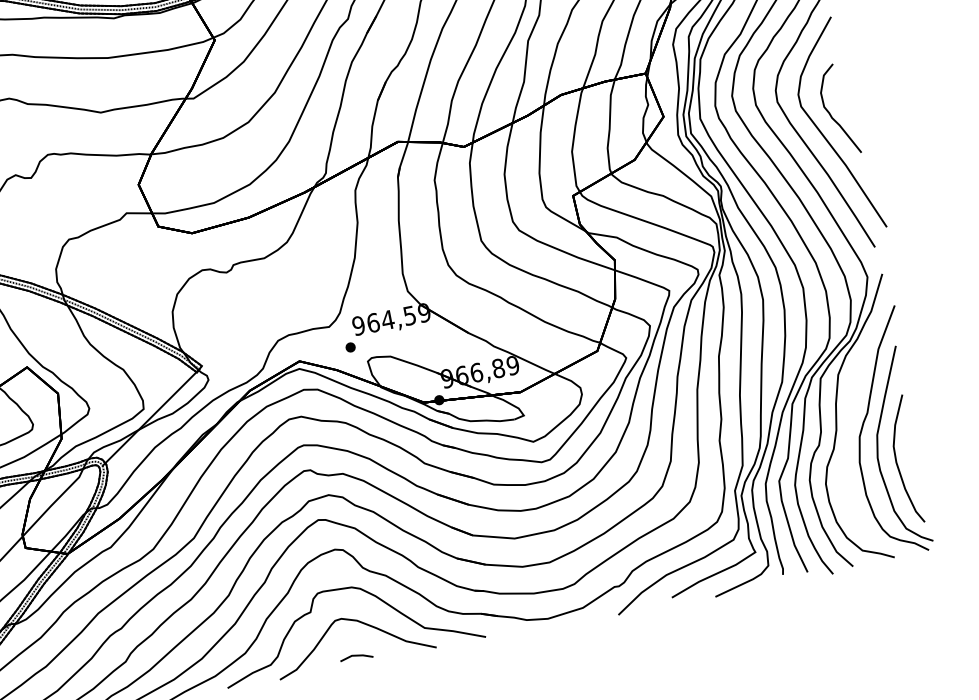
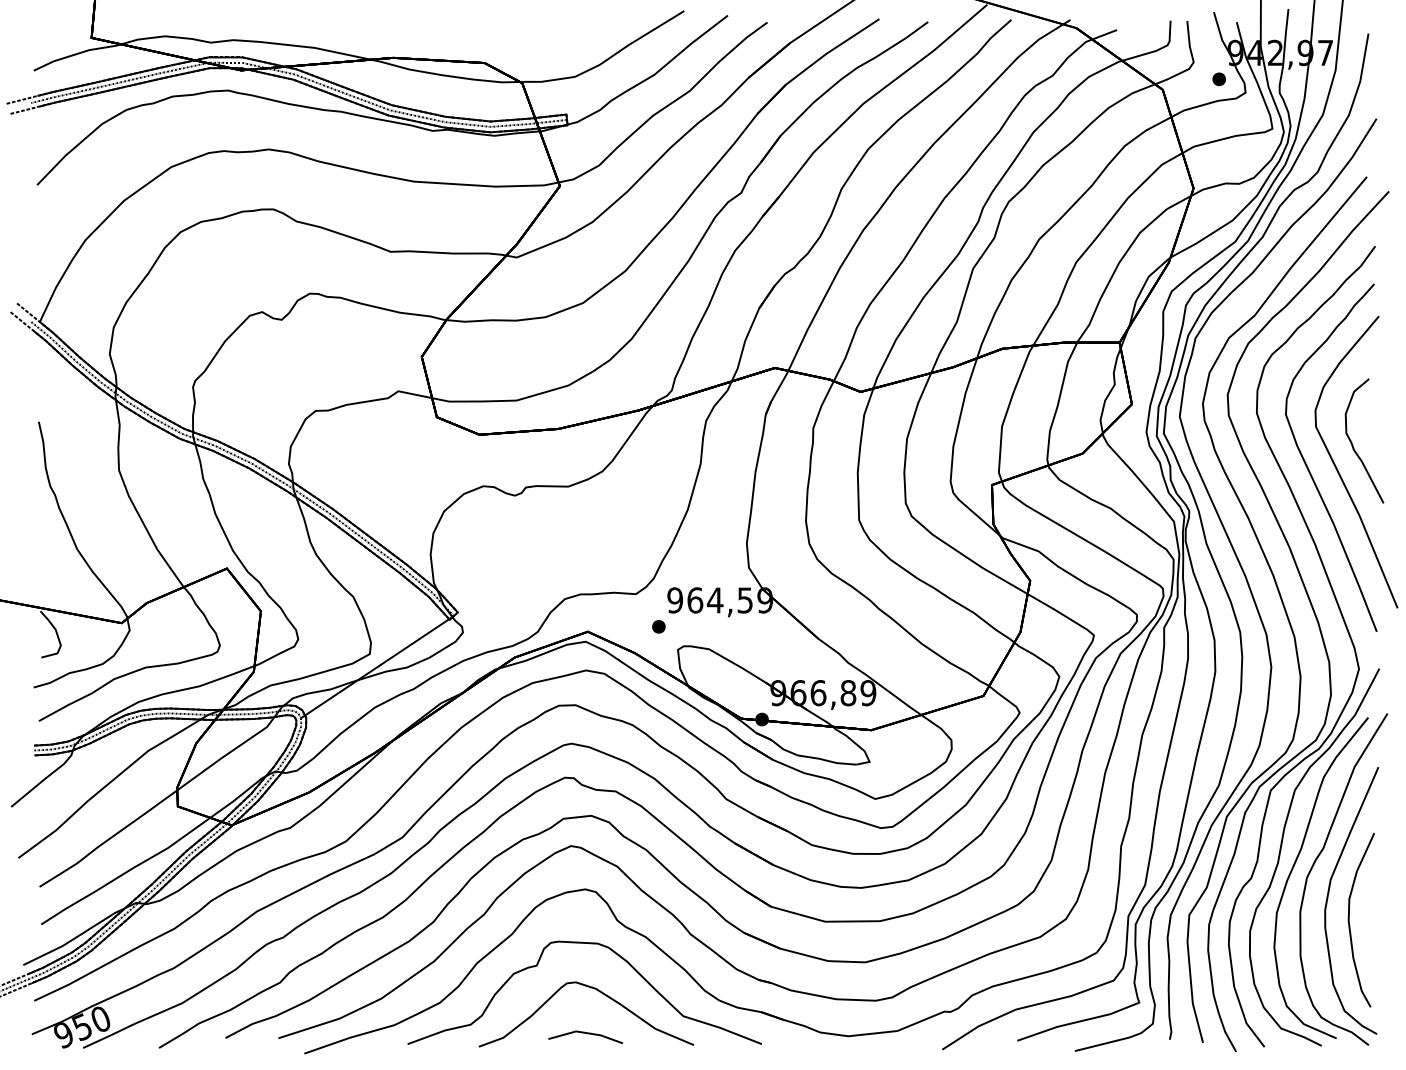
curve: (848, 432) -> (1293, 869), added
part: (356, 657) -> (585, 1037), size x1.67

